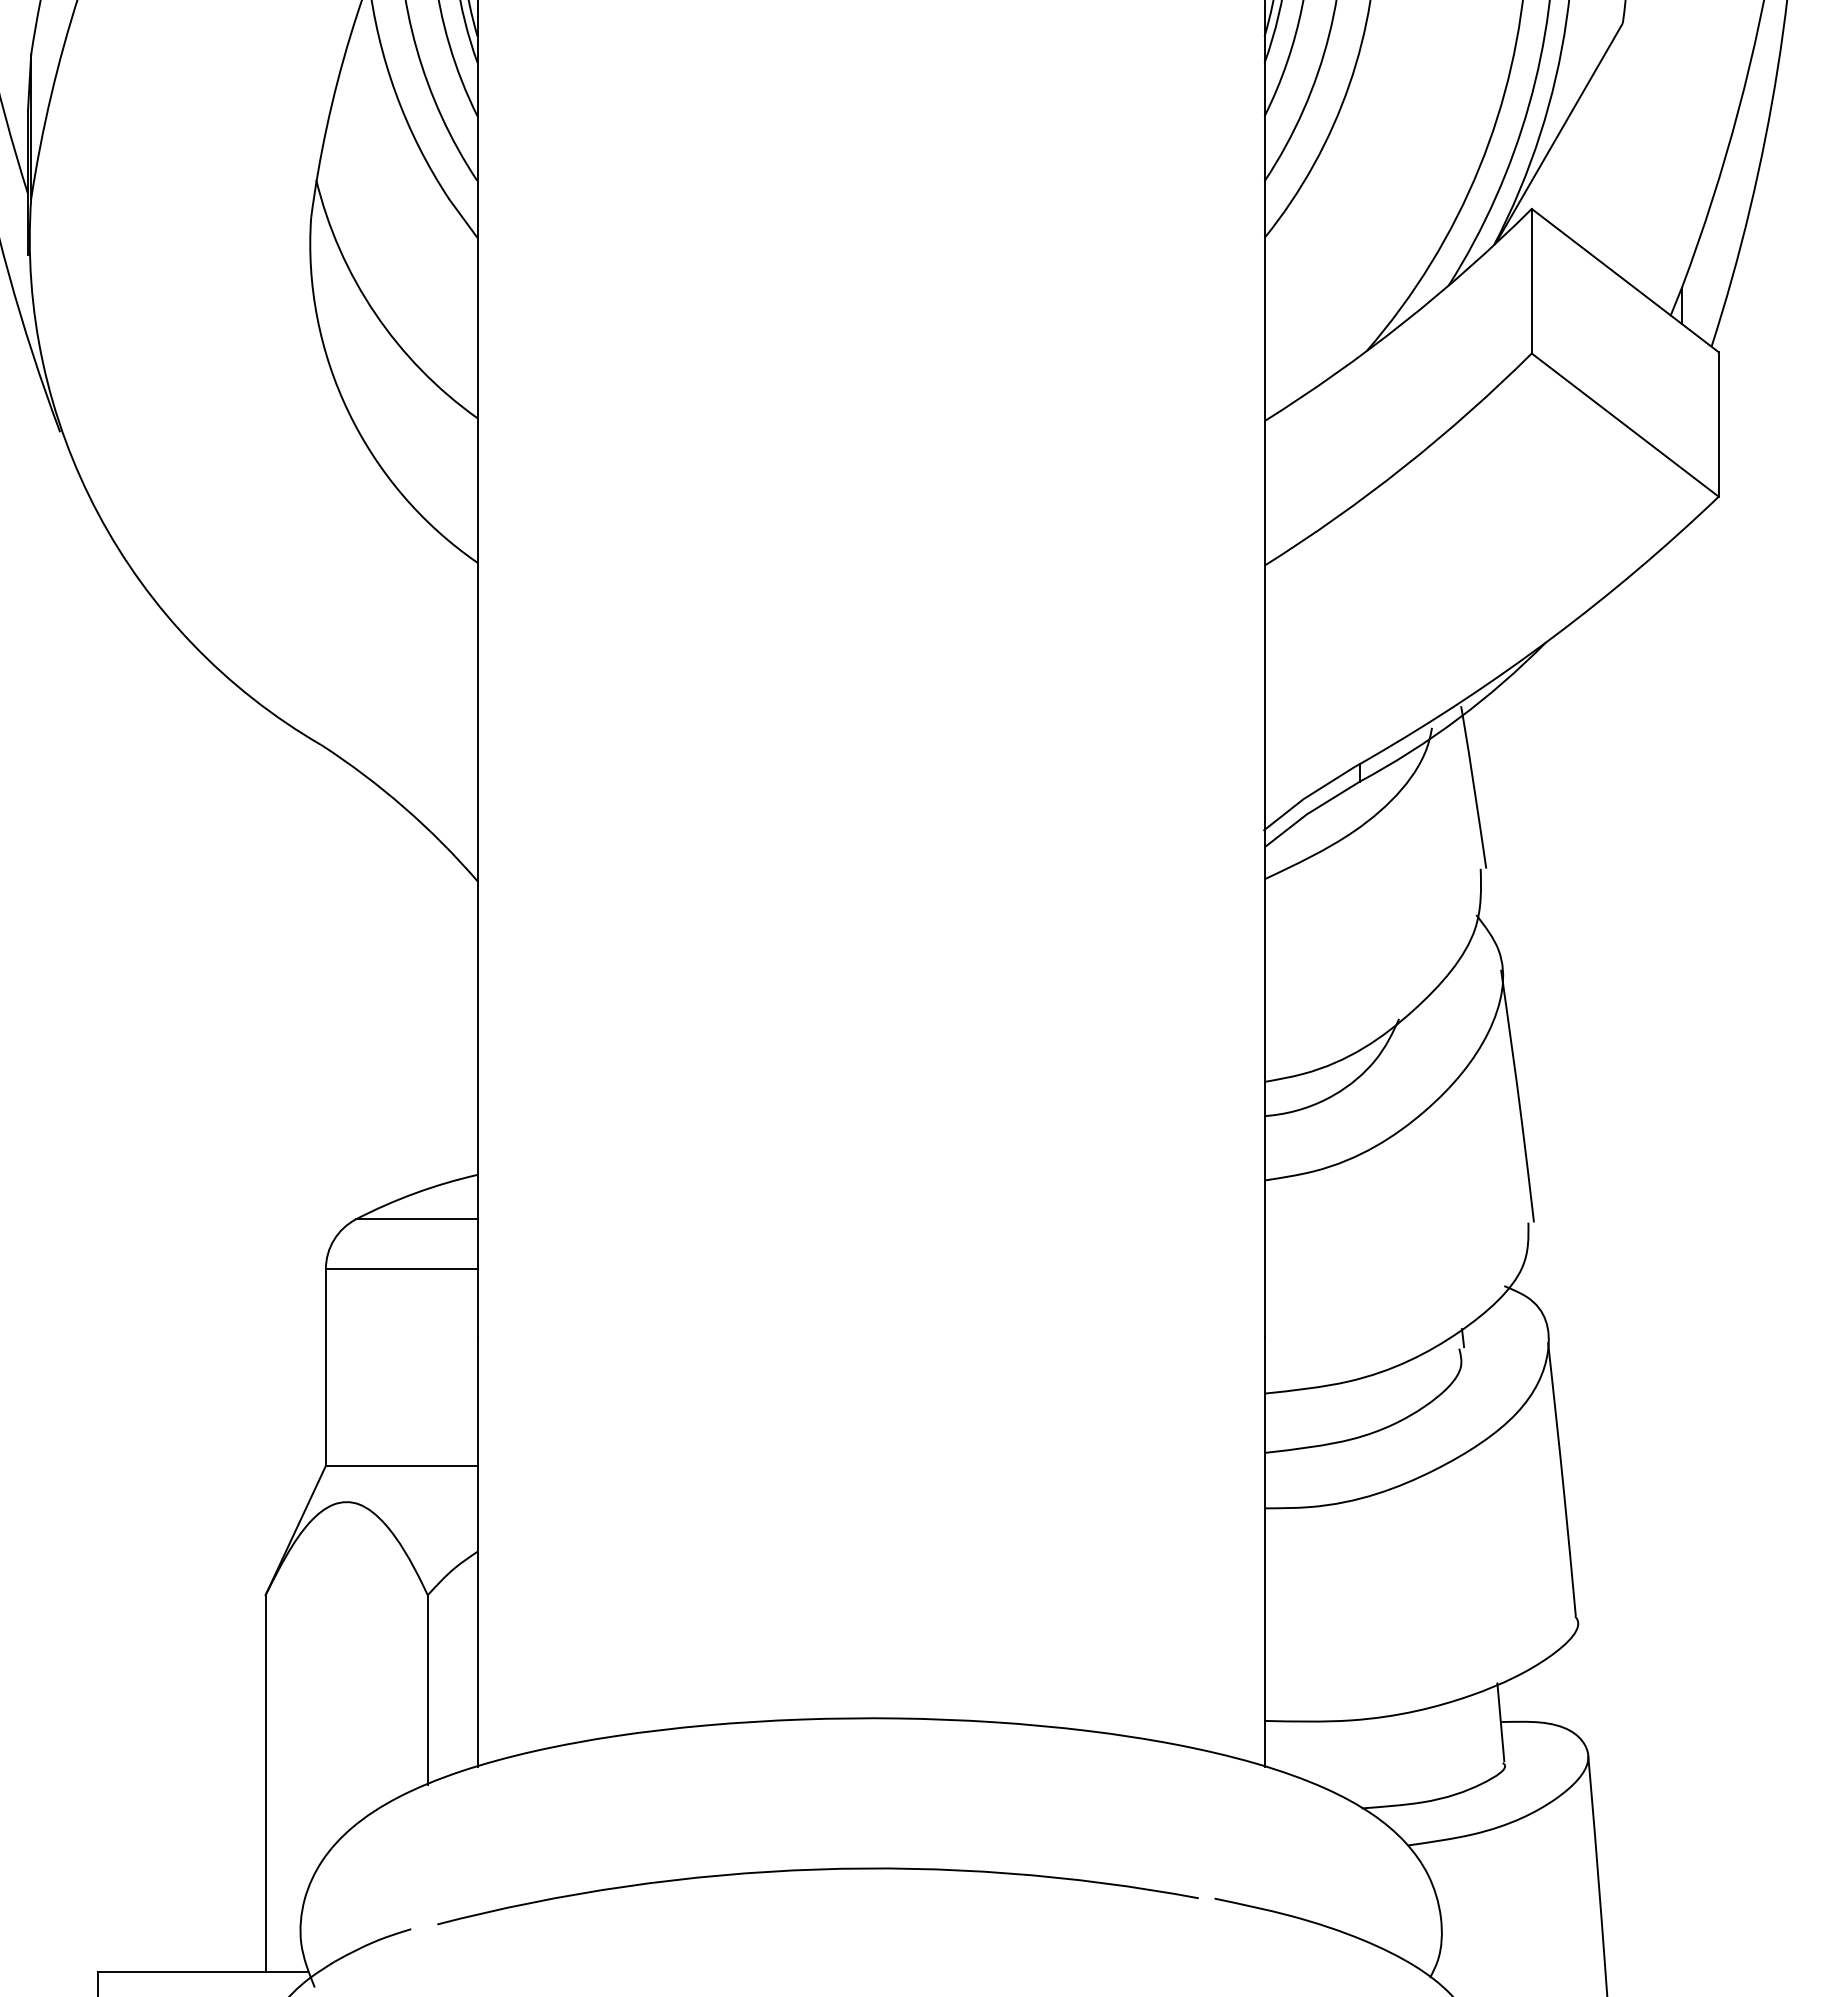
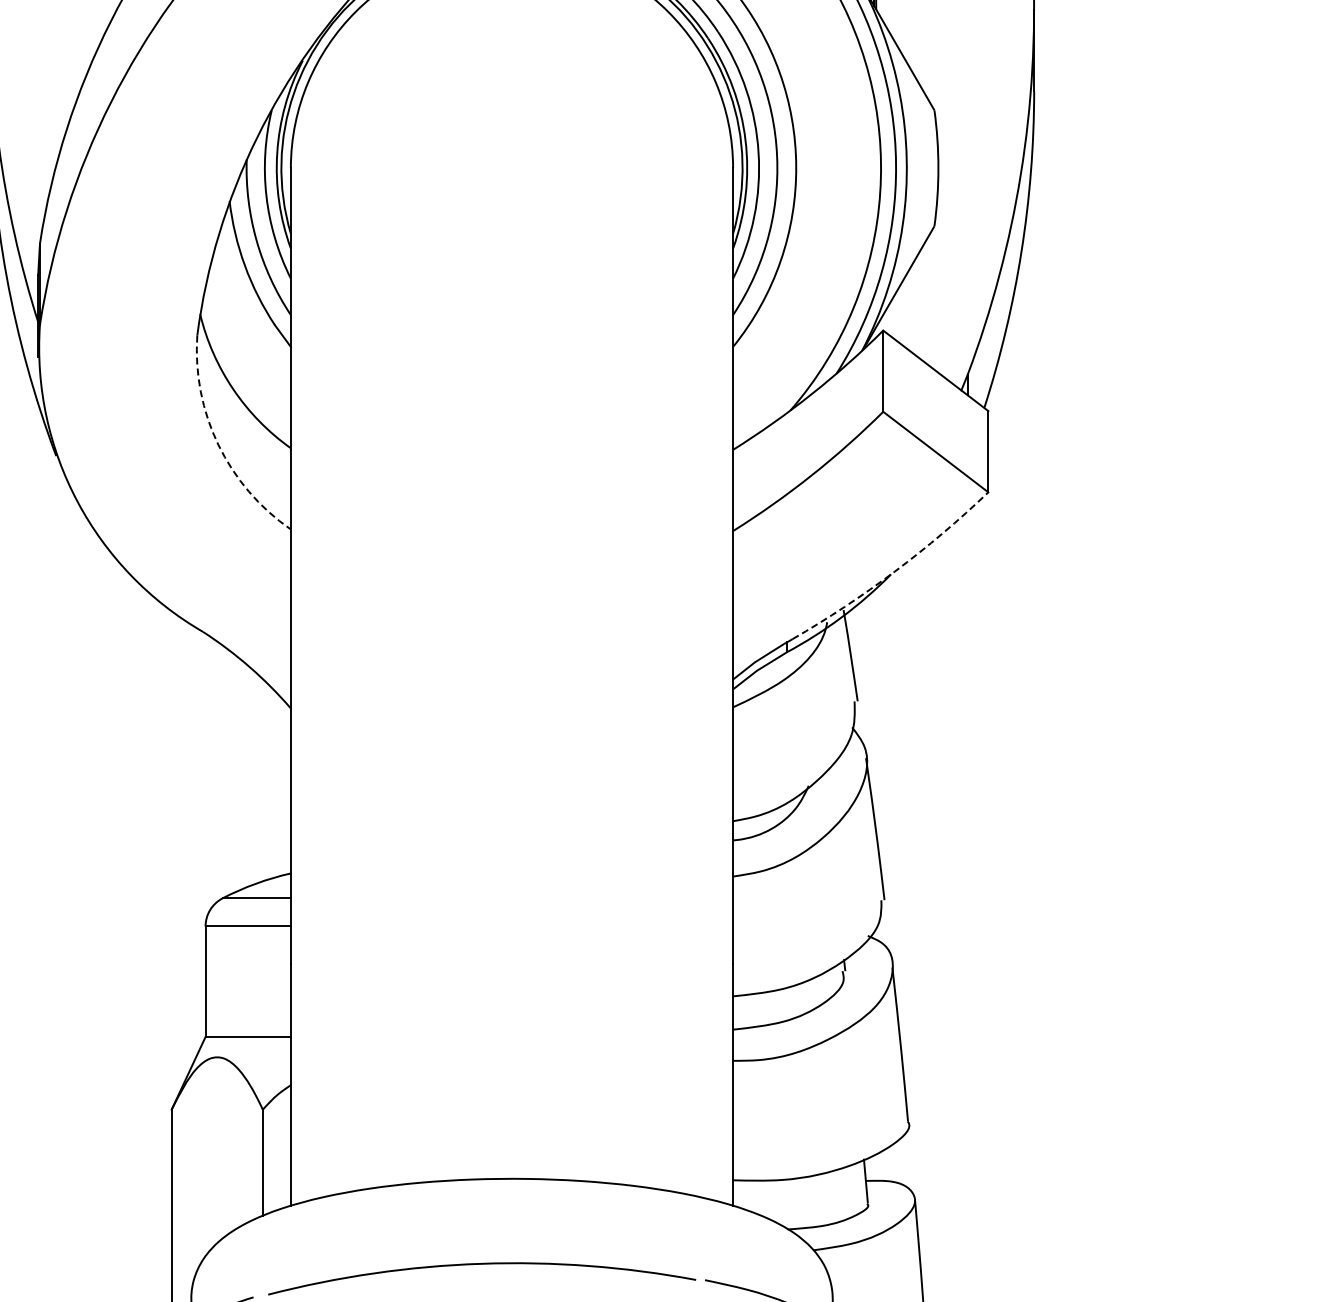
arc: (348, 411) -> (218, 444), solid -> dashed
arc: (1551, 637) -> (894, 571), solid -> dashed

